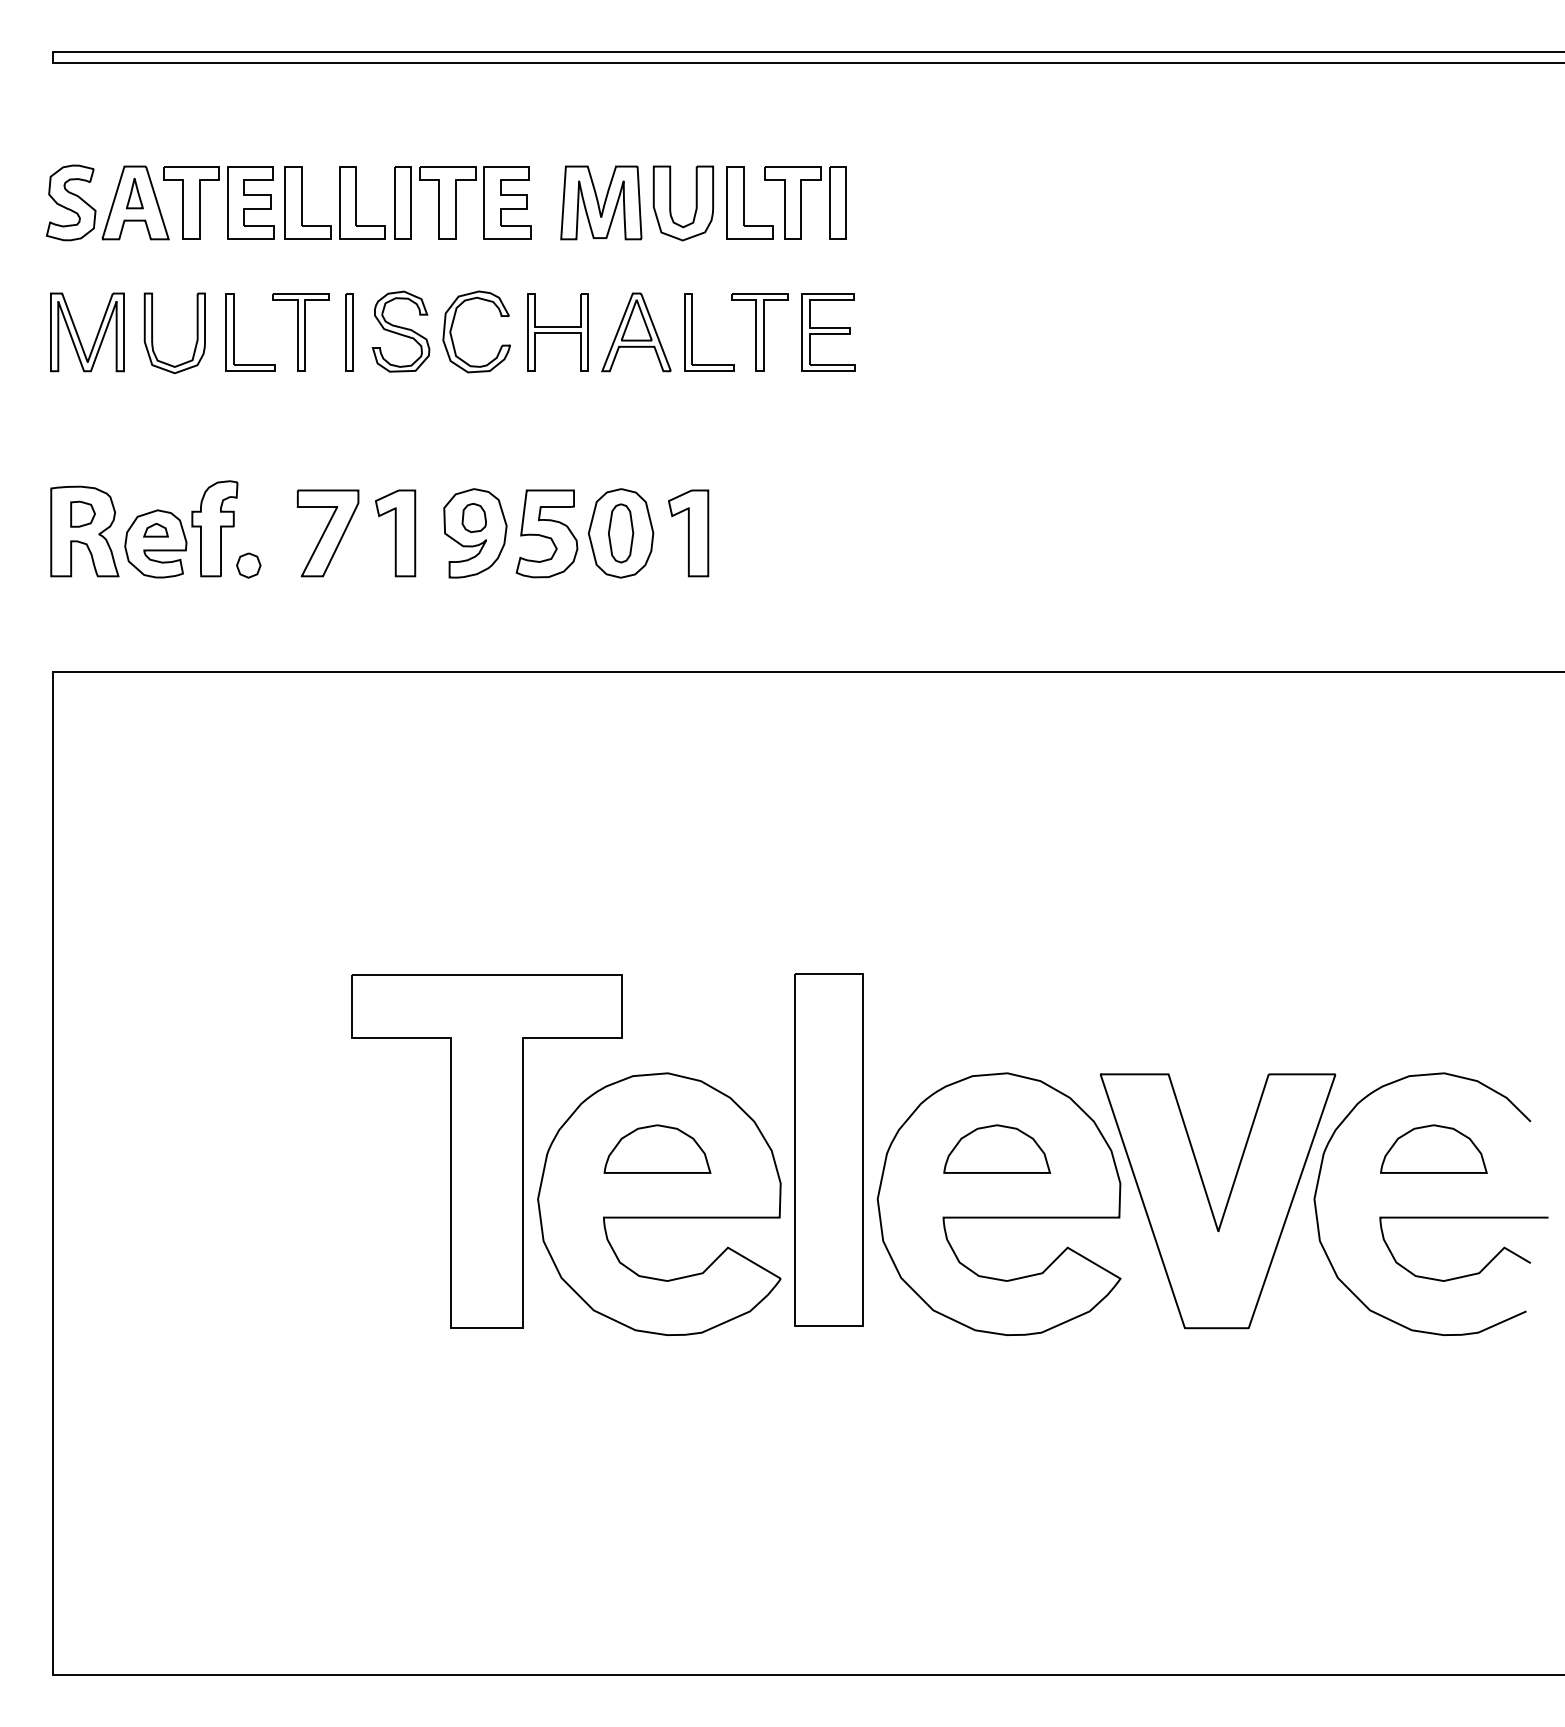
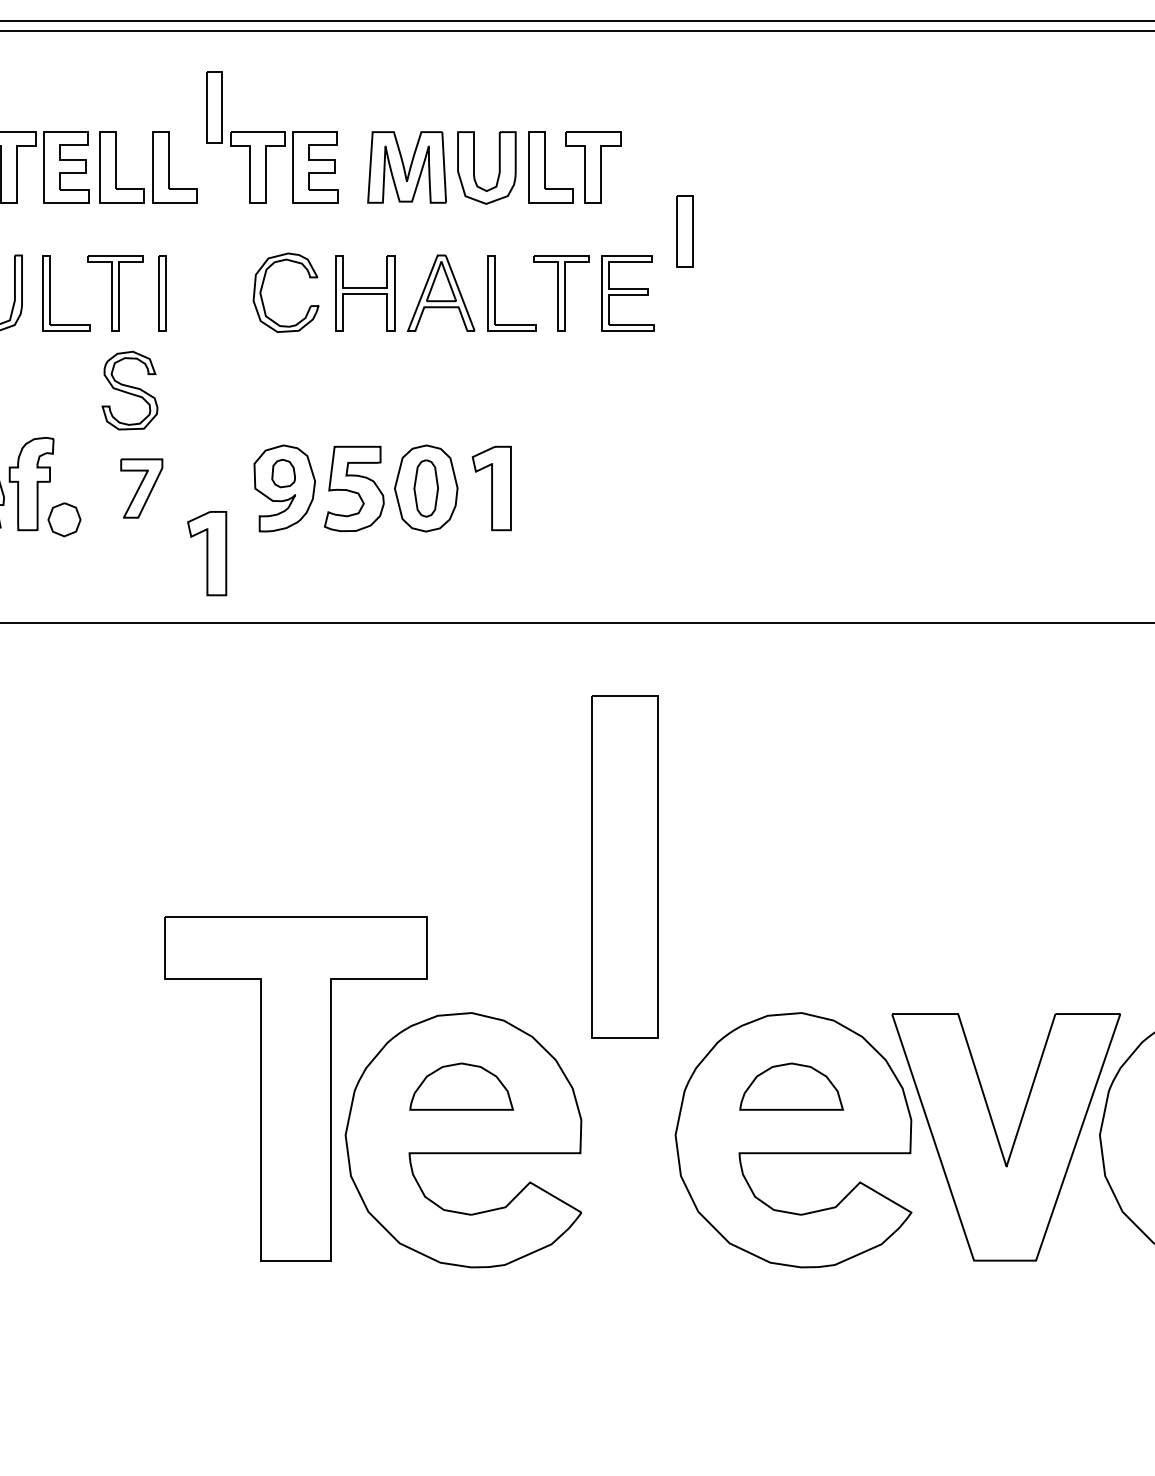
part: (402, 202) -> (213, 106), moved
part: (837, 202) -> (685, 231), moved
part: (400, 331) -> (129, 390), moved
part: (328, 533) -> (142, 488), size x0.7
part: (395, 533) -> (207, 553), moved
part: (248, 565) -> (64, 519), size x1.4
part: (828, 1149) -> (624, 866), moved

